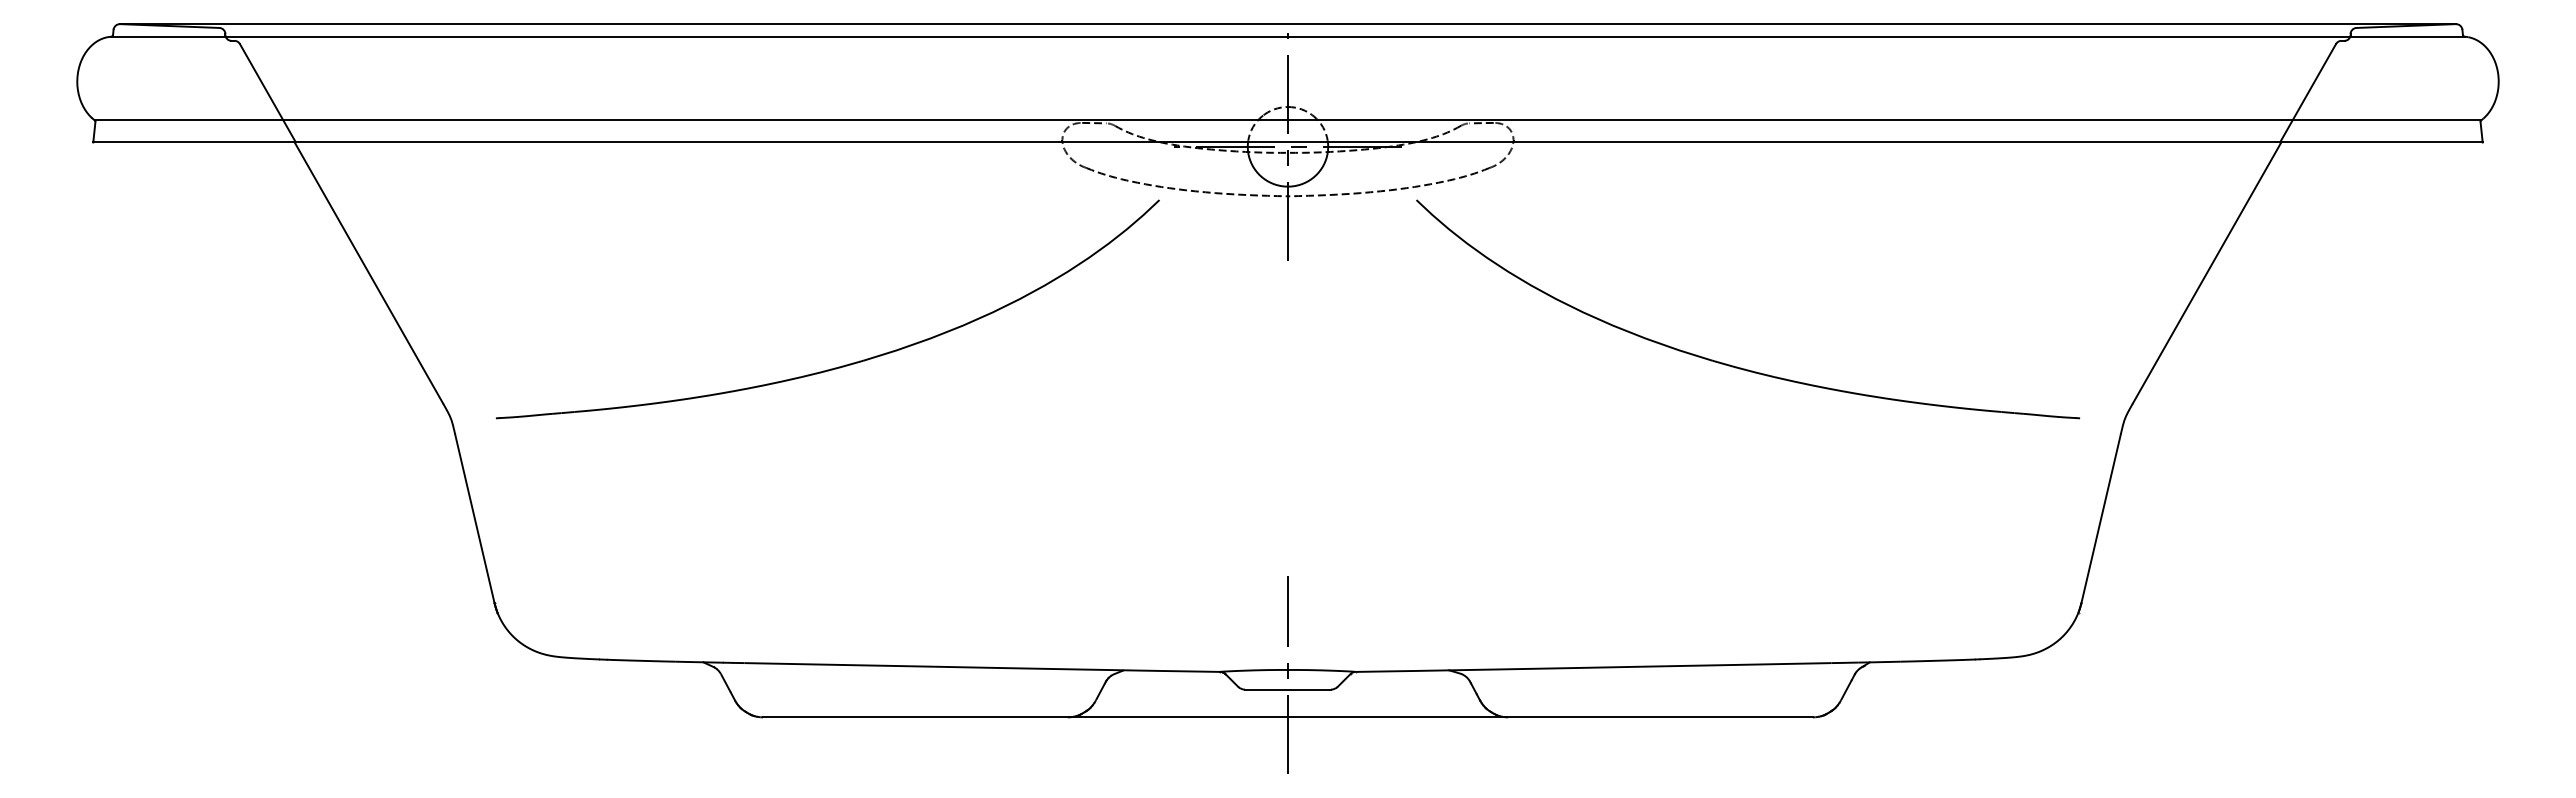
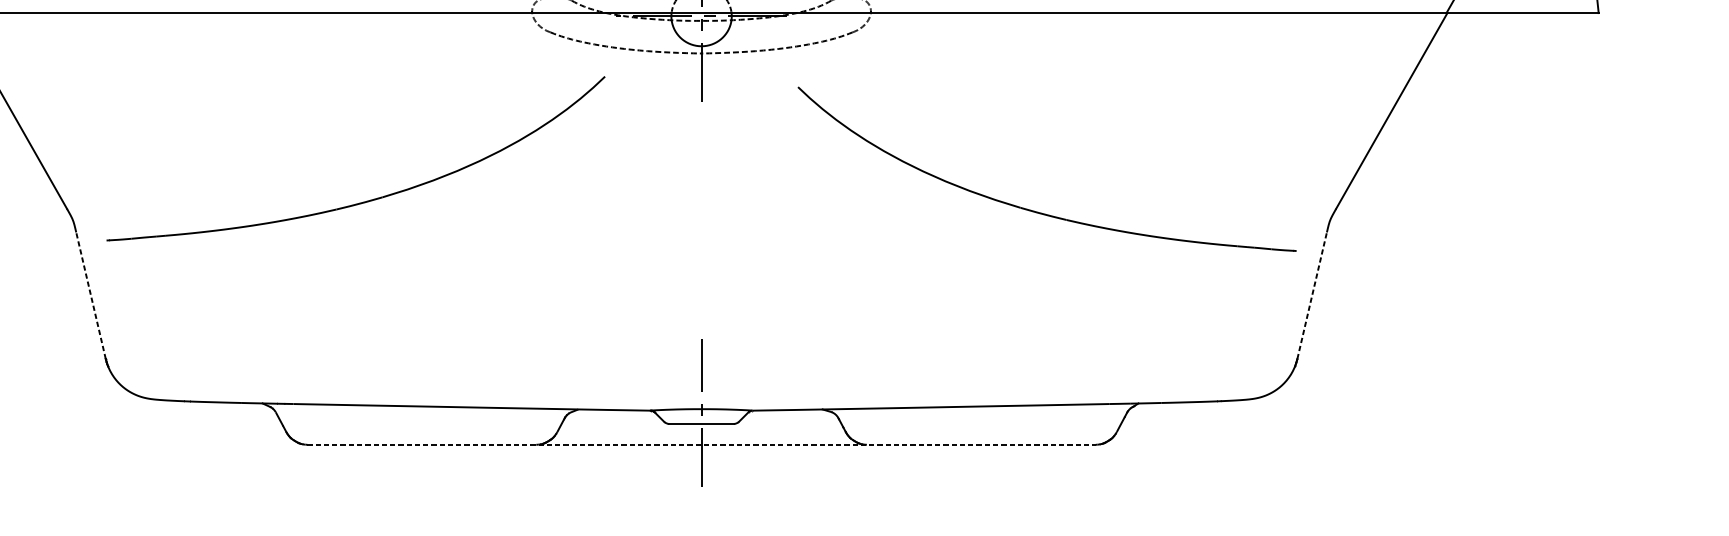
part: (845, 364) -> (369, 200), moved
part: (1730, 364) -> (1033, 210), moved
line: (474, 518) -> (90, 295), solid -> dashed
line: (2101, 518) -> (1312, 295), solid -> dashed
line: (1287, 717) -> (701, 444), solid -> dashed

